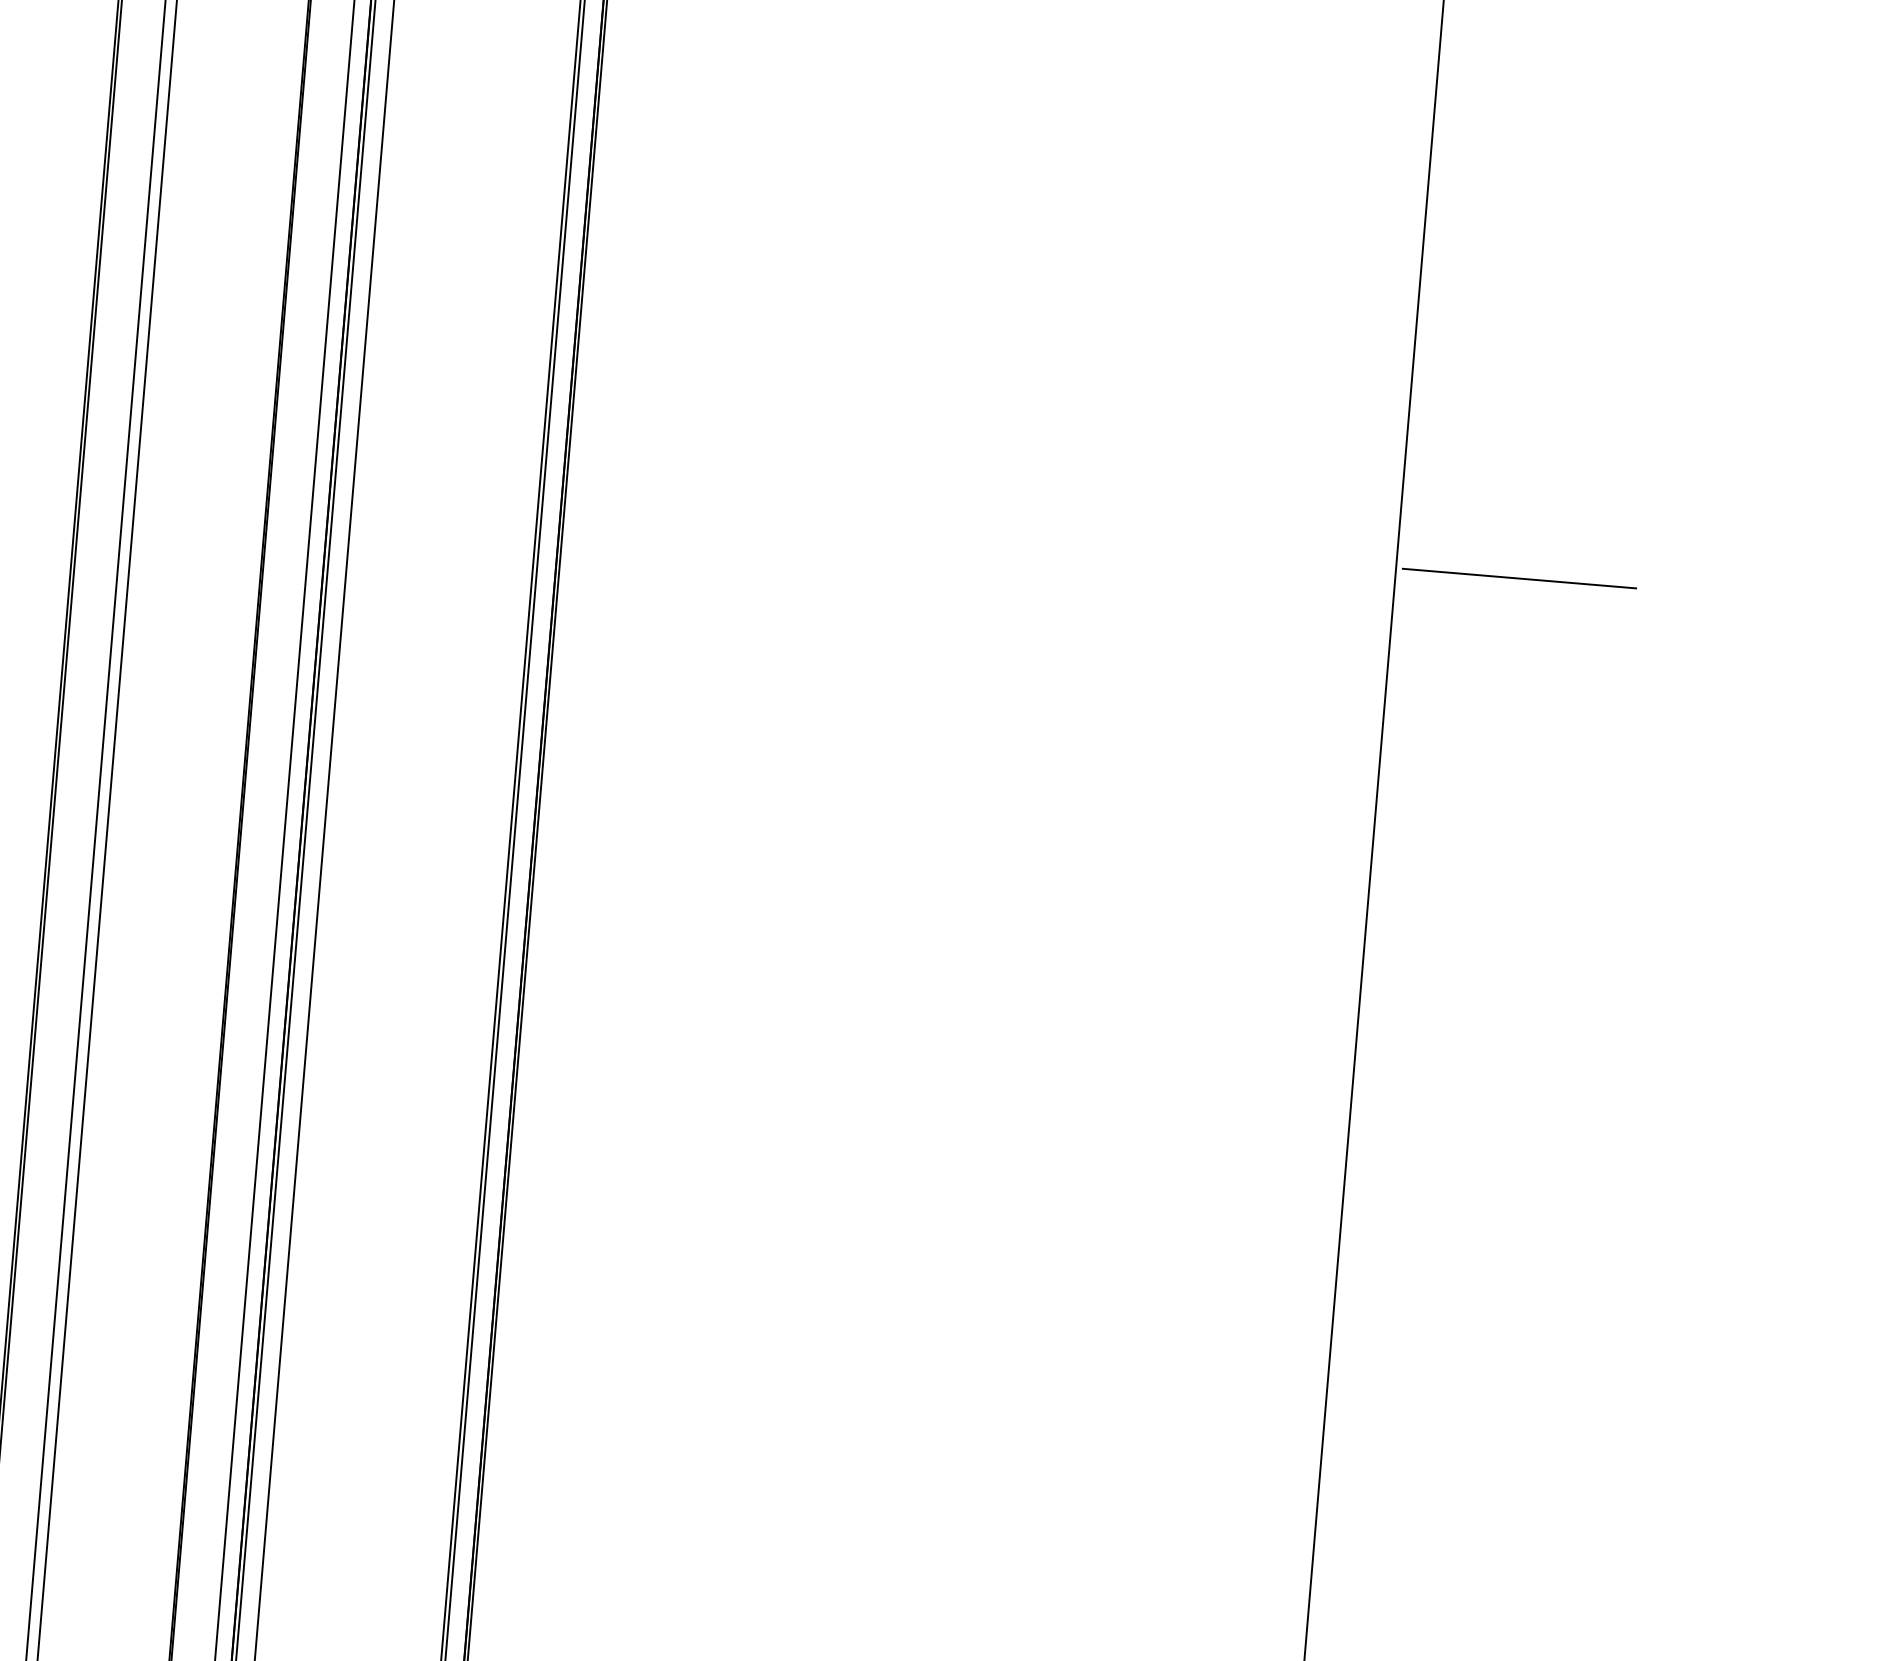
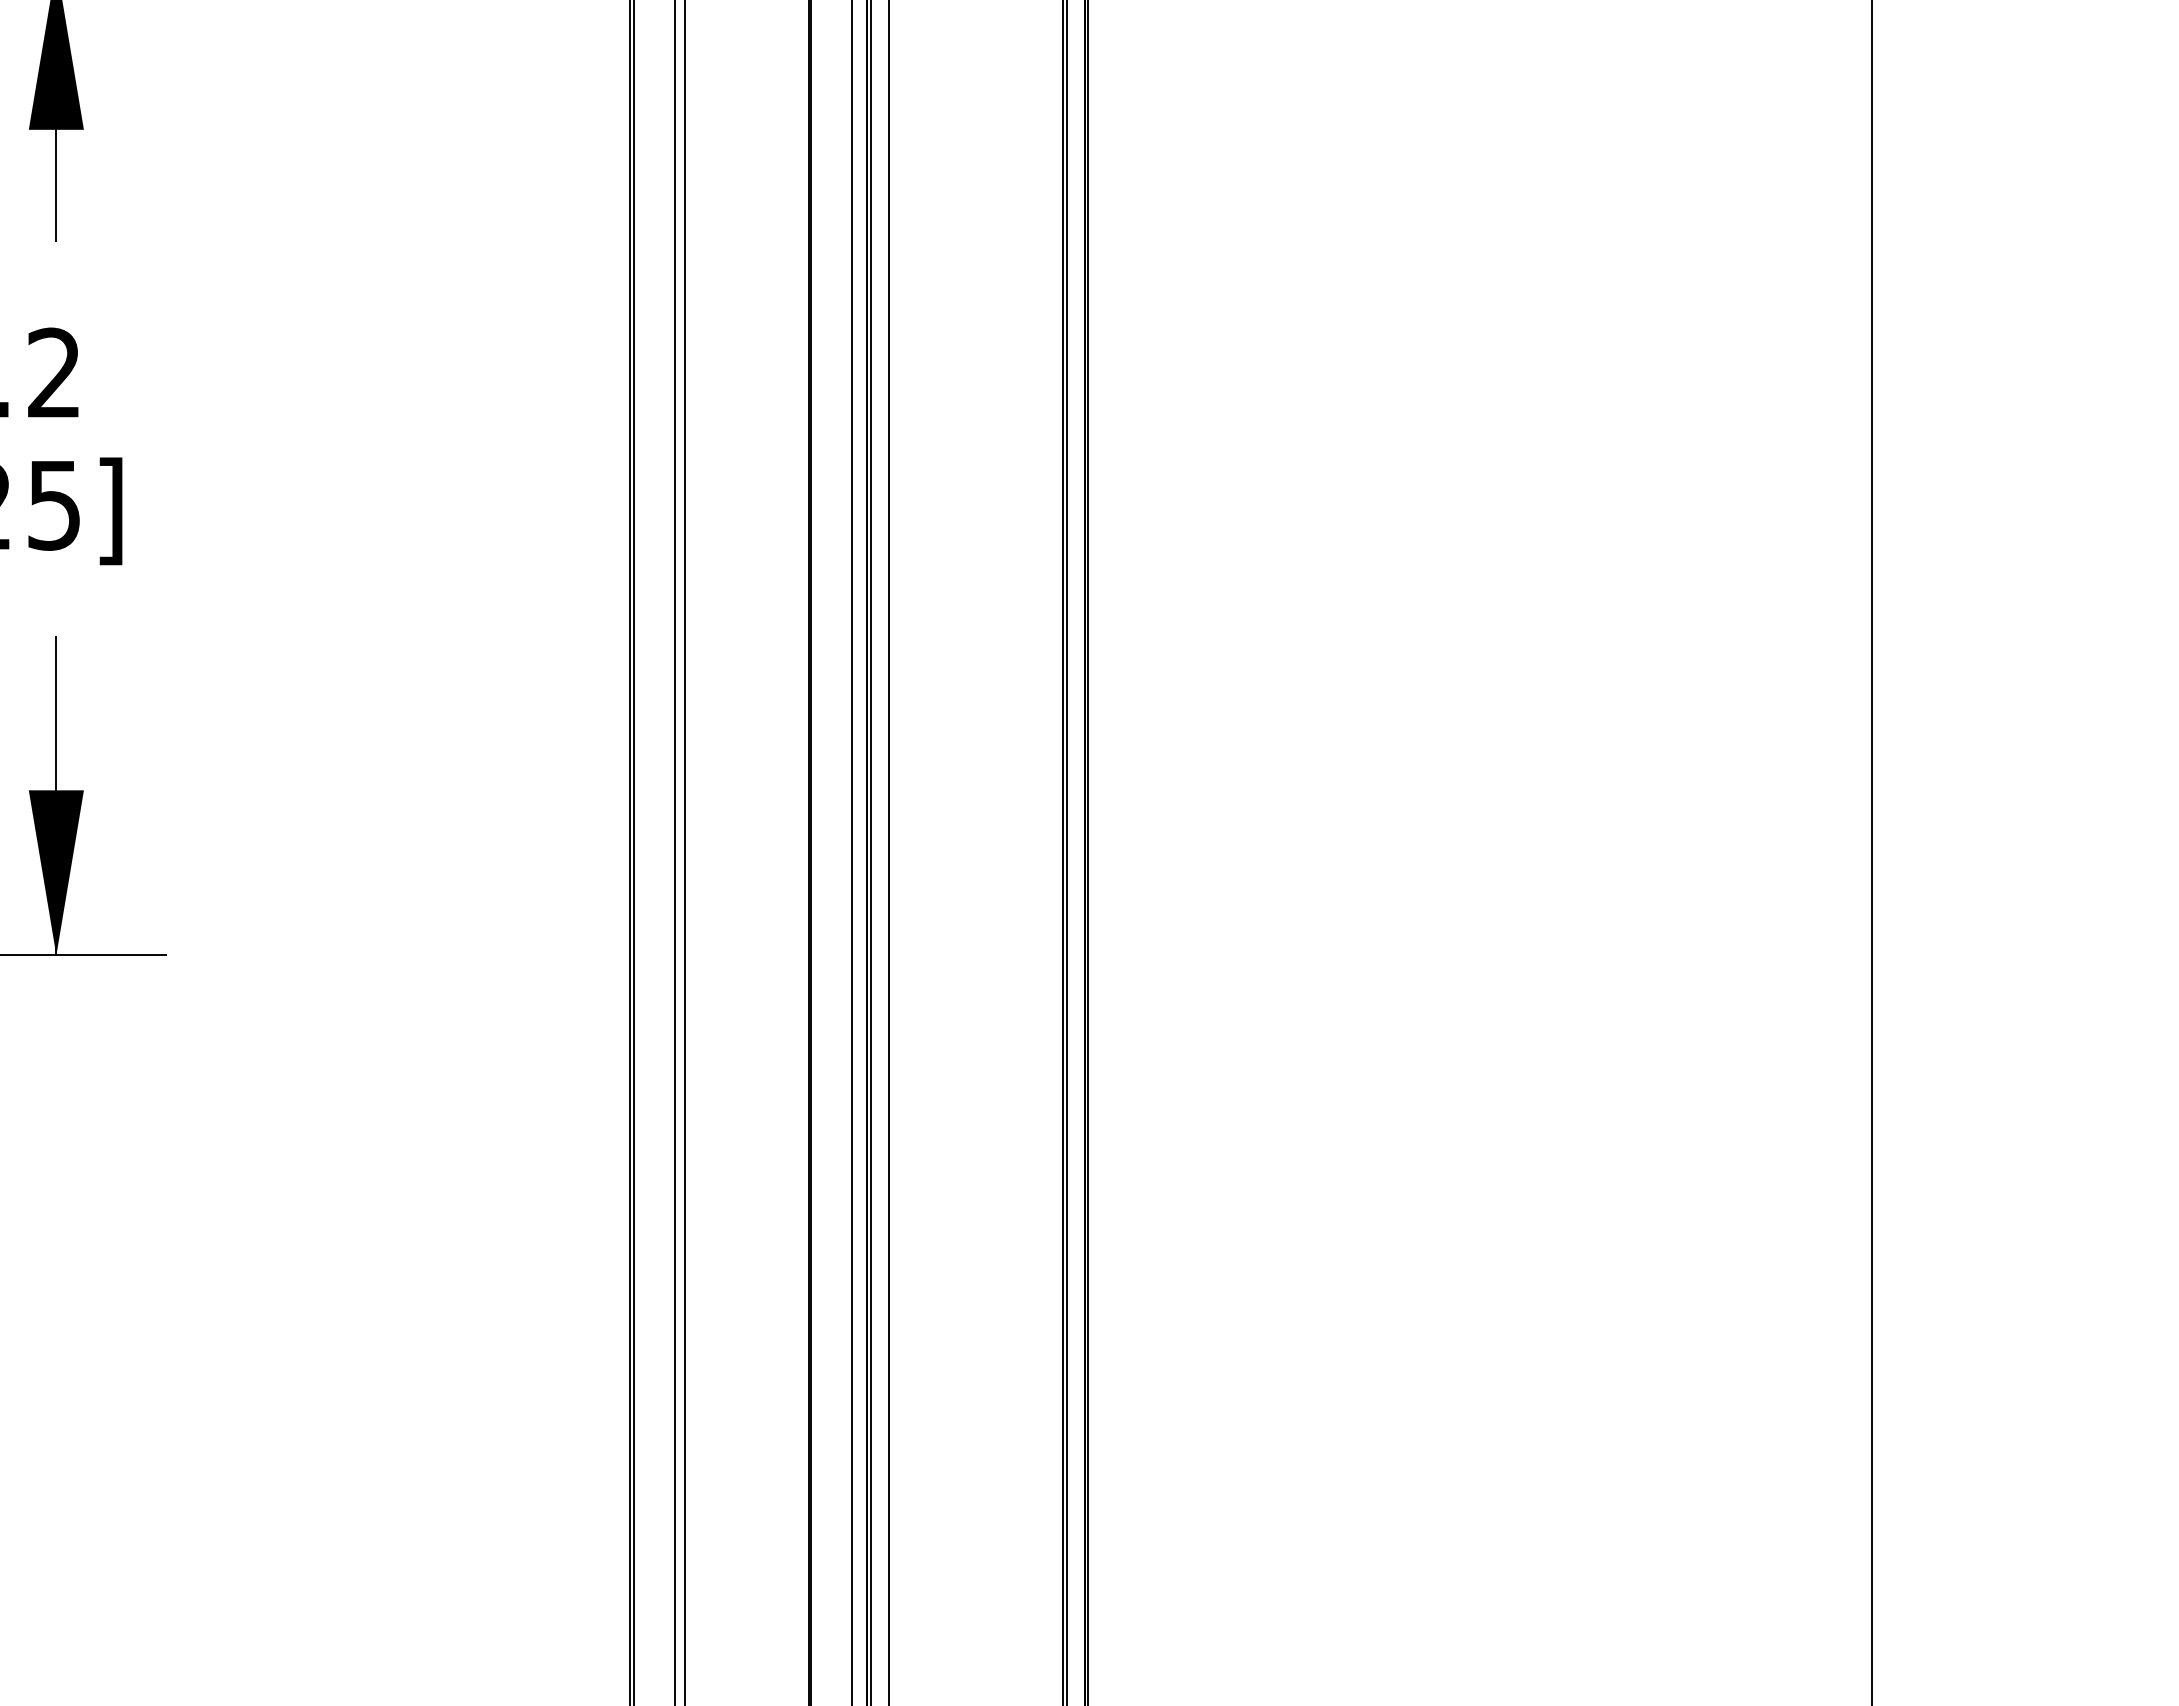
line: (1519, 578) -> (1988, 648), removed

